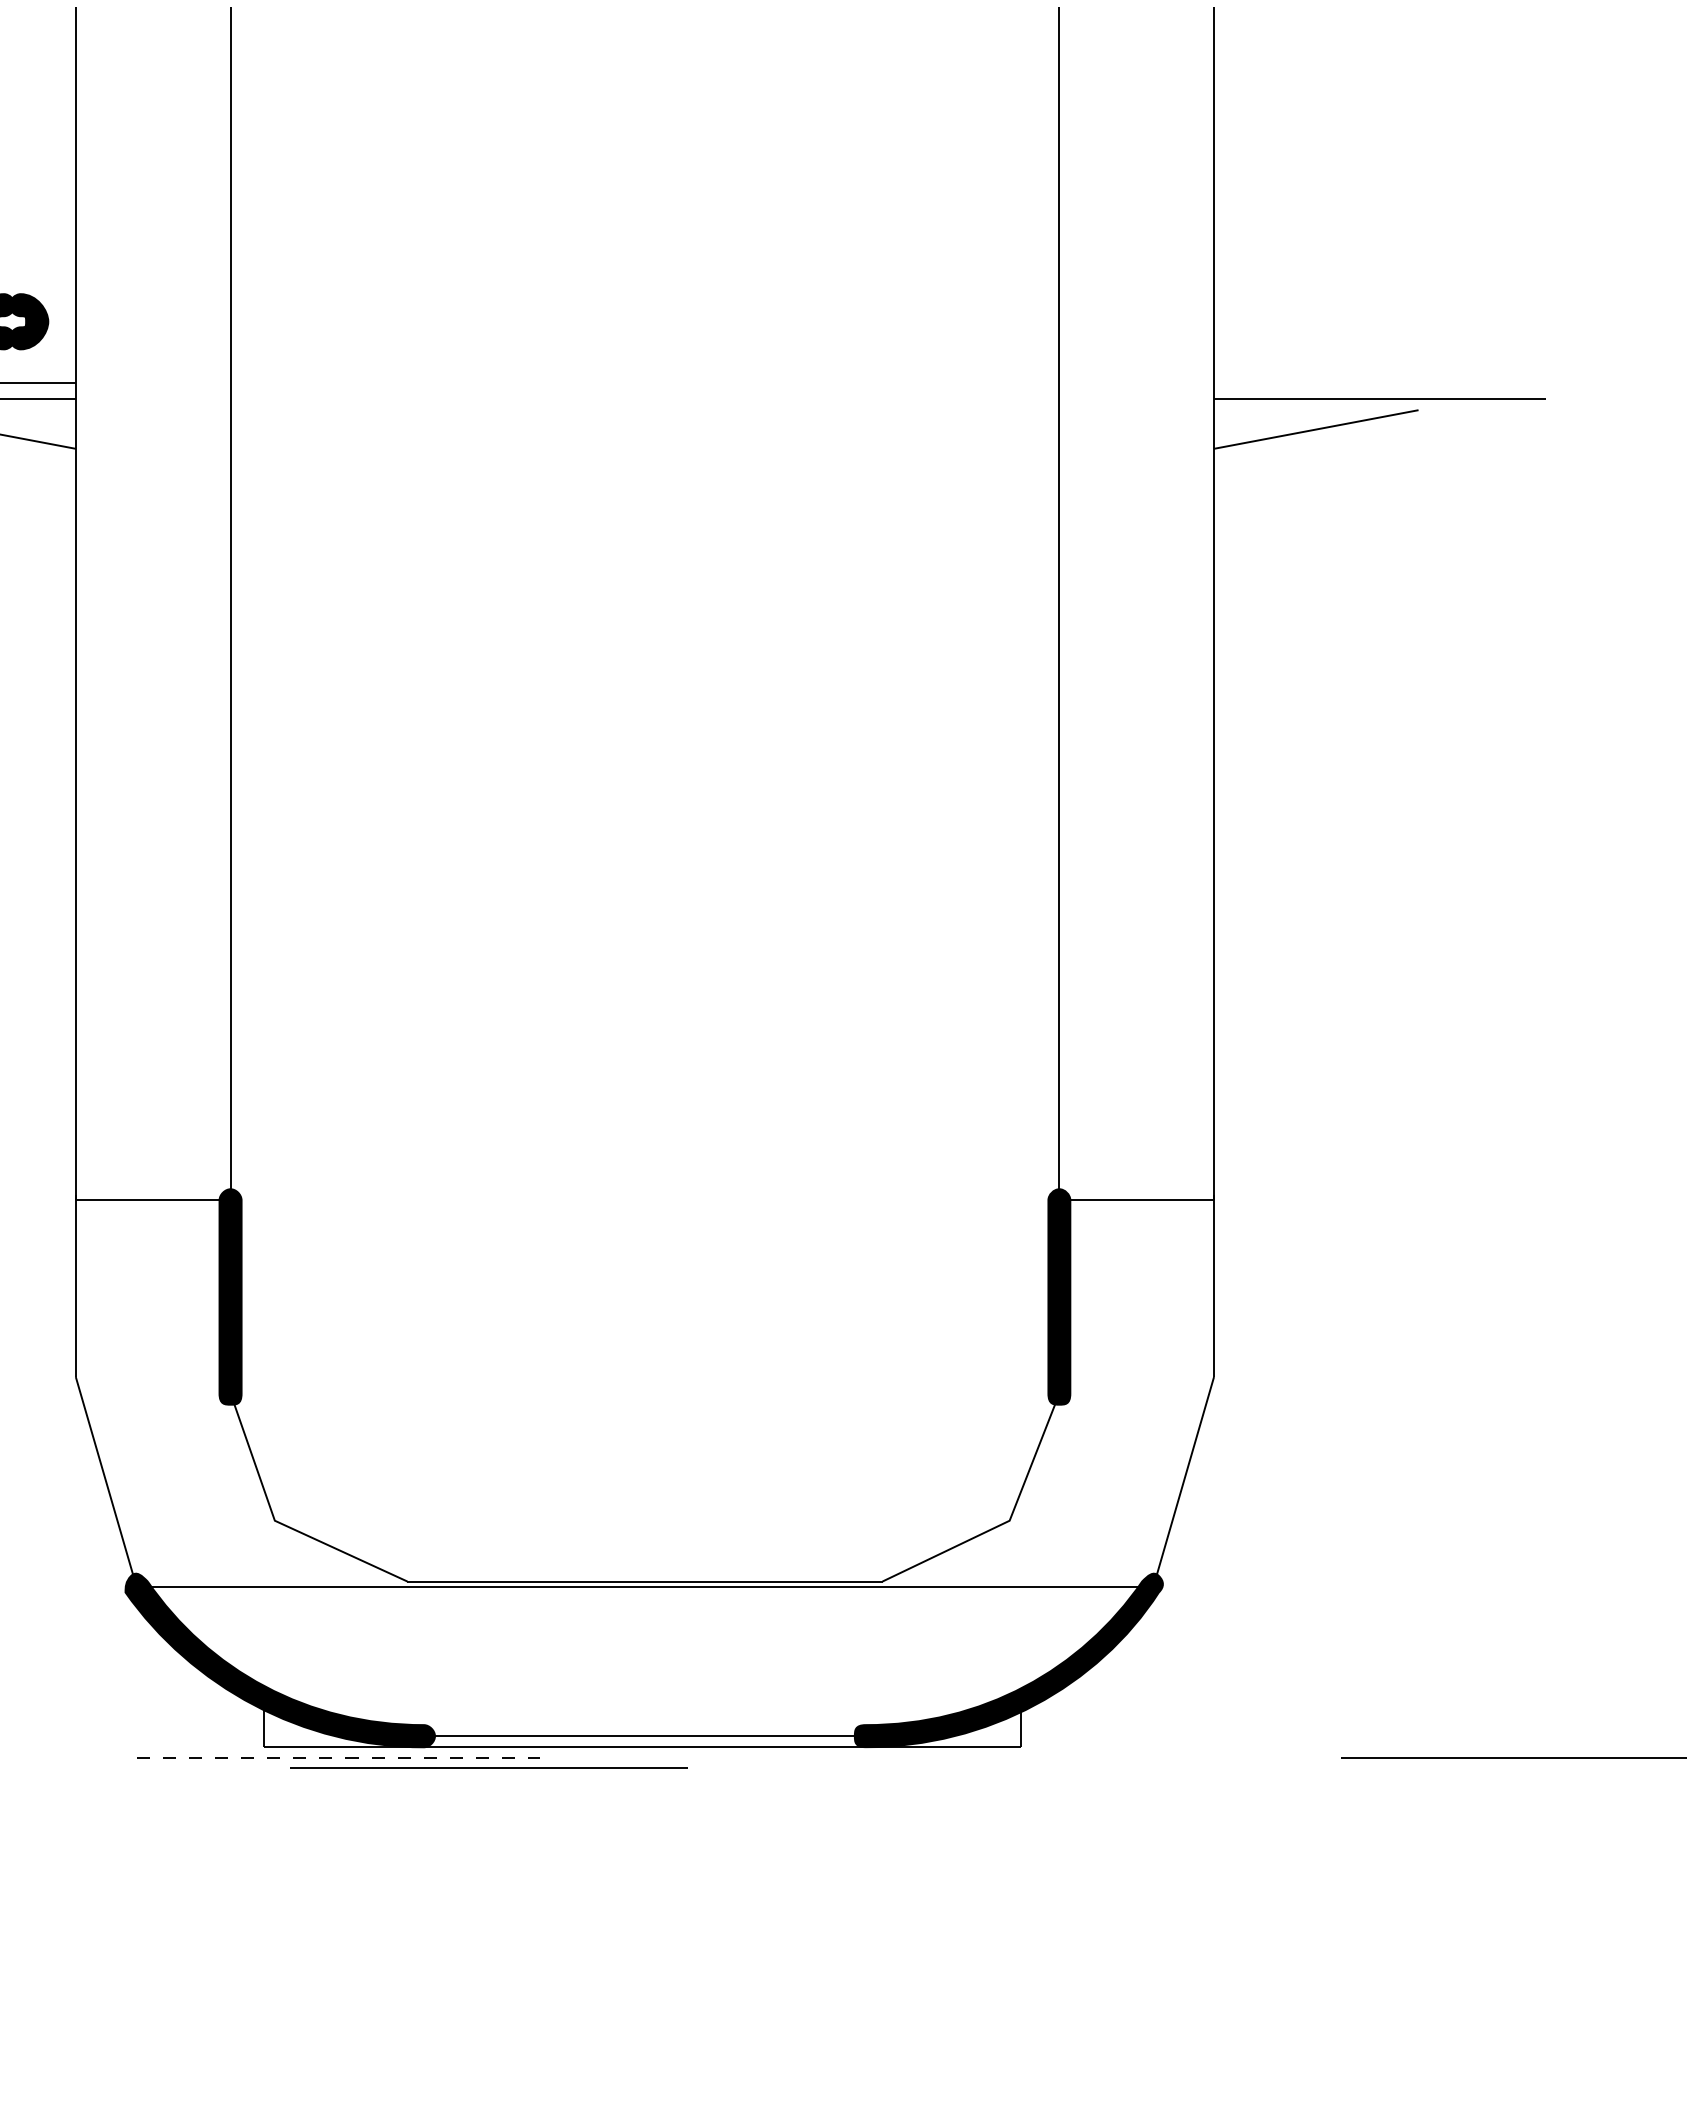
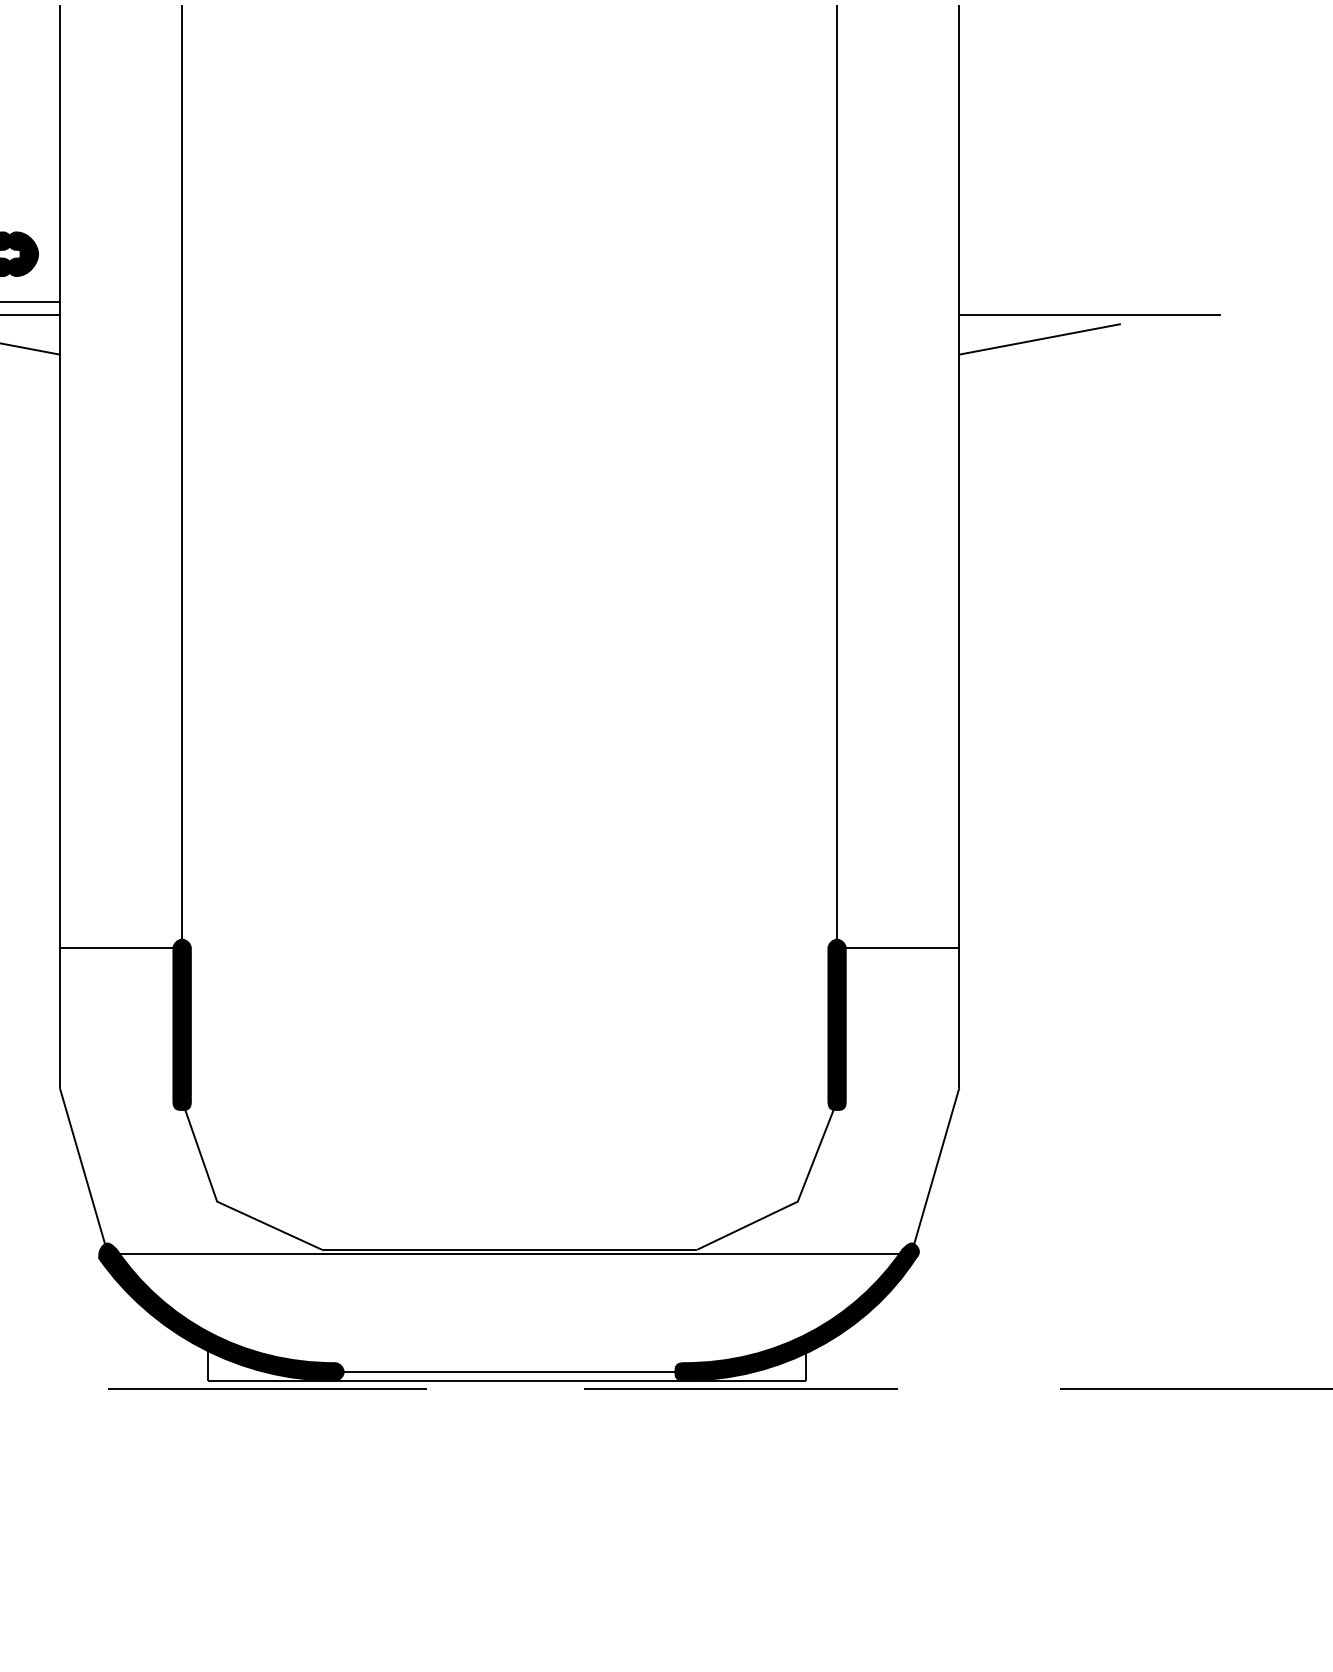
line: (338, 1758) -> (267, 1389), dashed -> solid
line: (488, 1767) -> (740, 1388), moved

